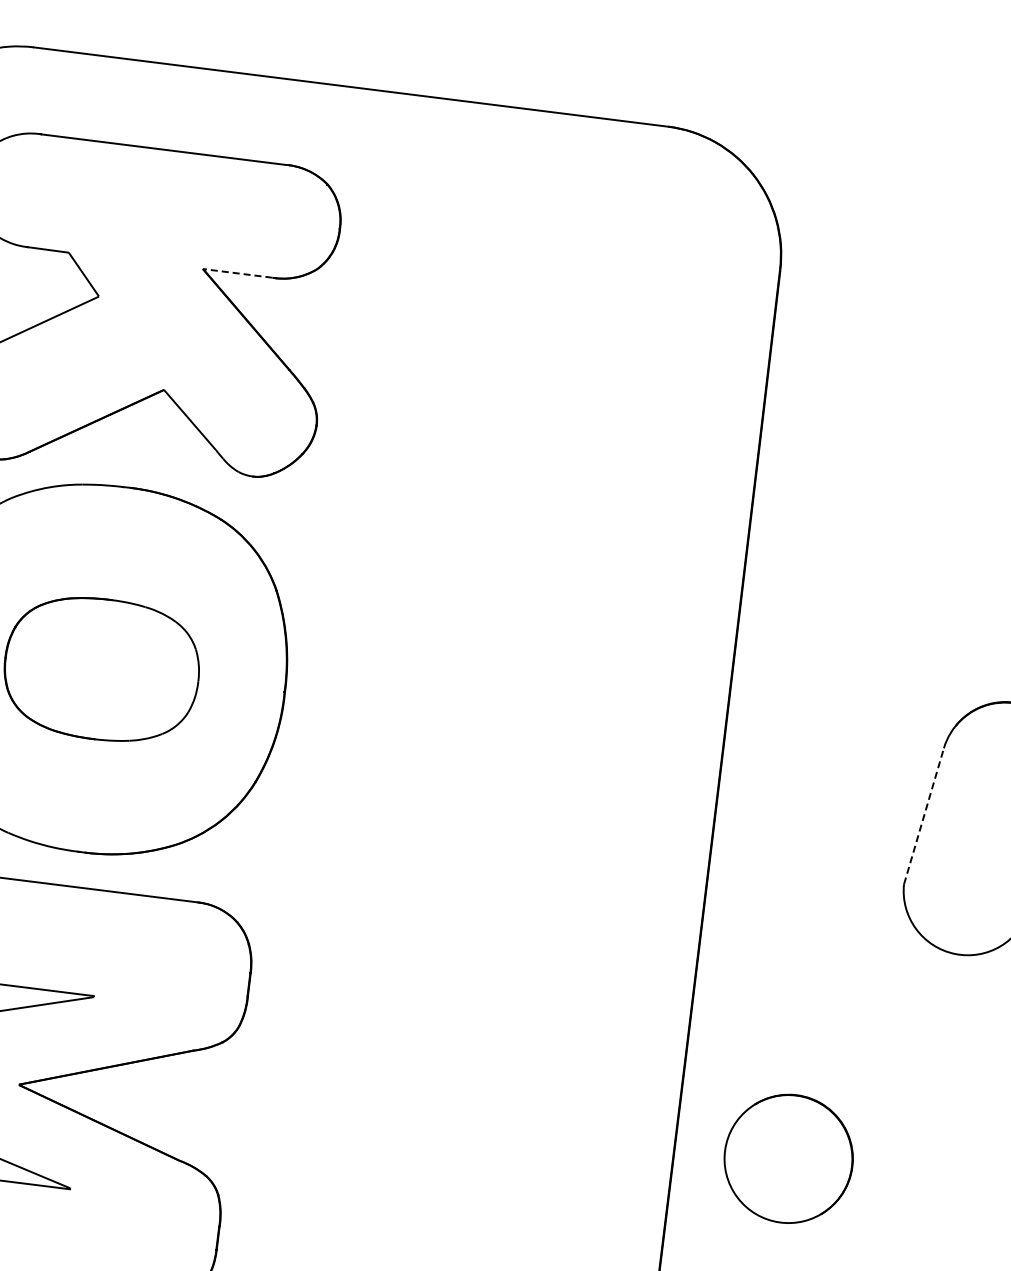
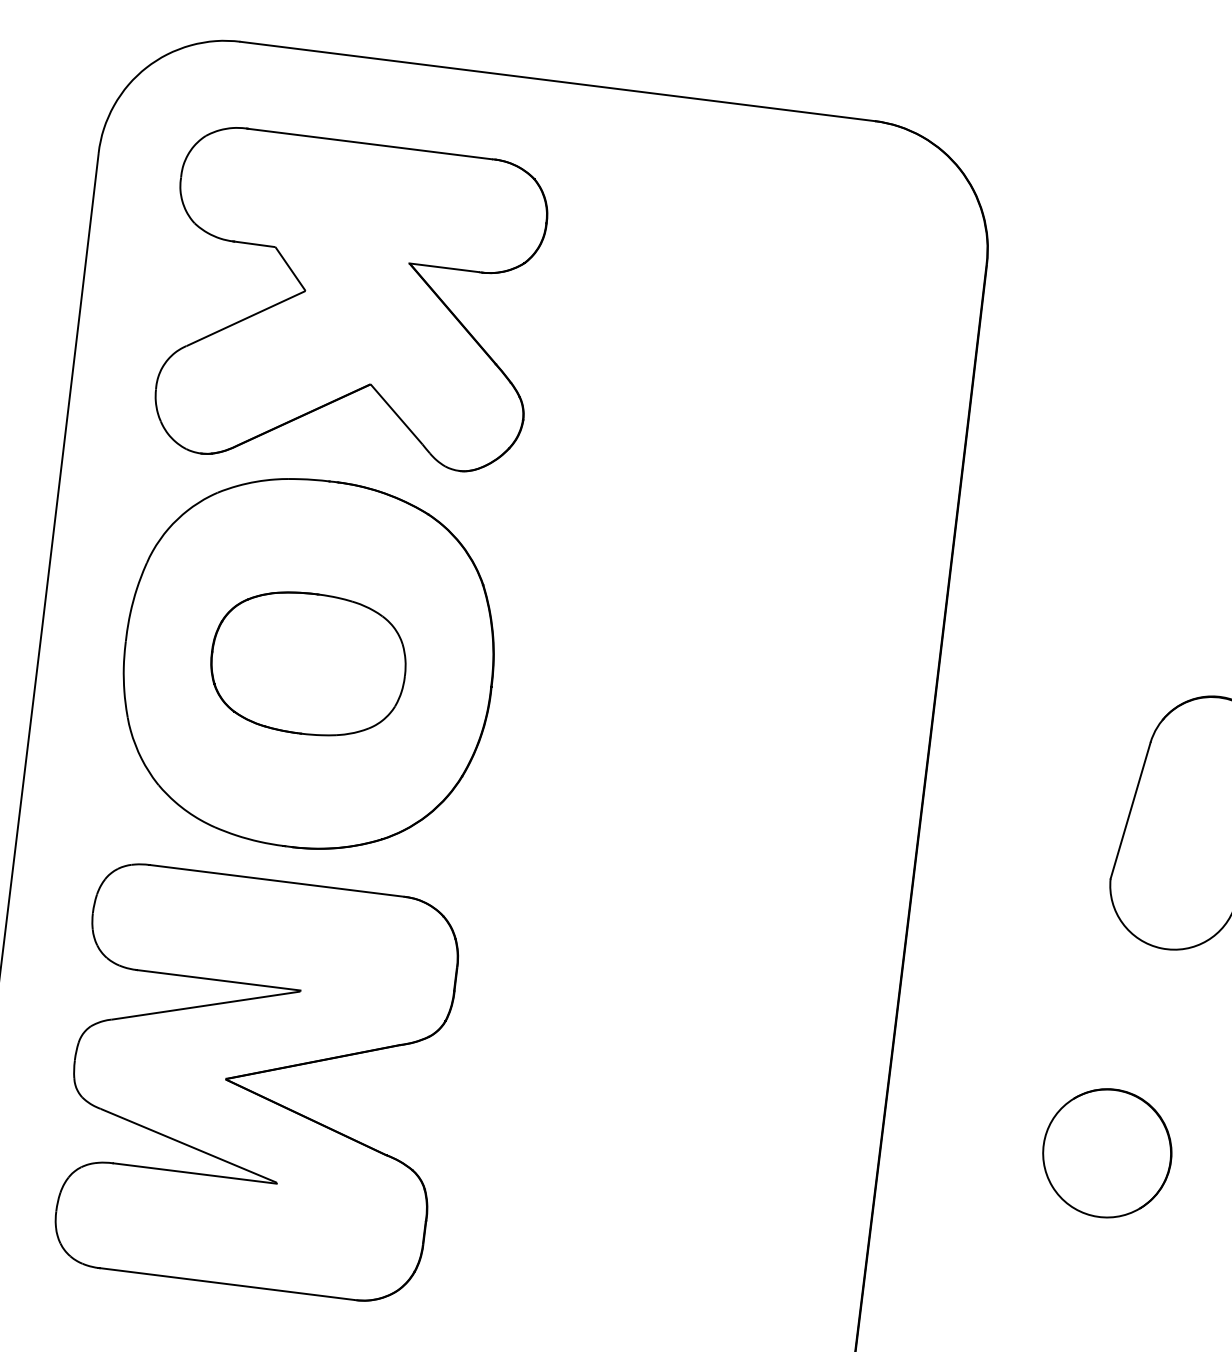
line: (236, 273) -> (443, 267), dashed -> solid
line: (923, 816) -> (1130, 810), dashed -> solid
part: (788, 1159) -> (1107, 1153), moved

